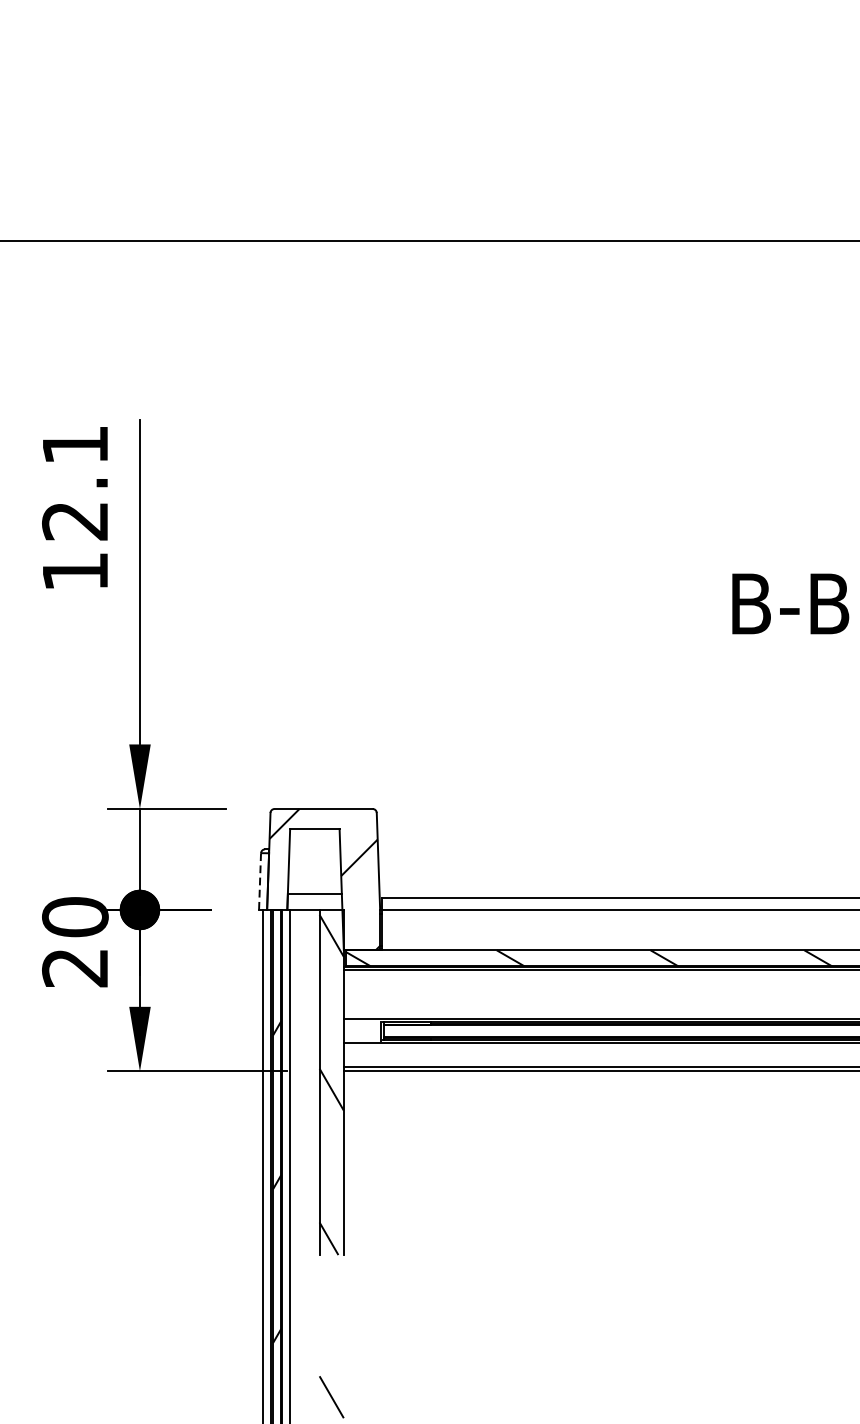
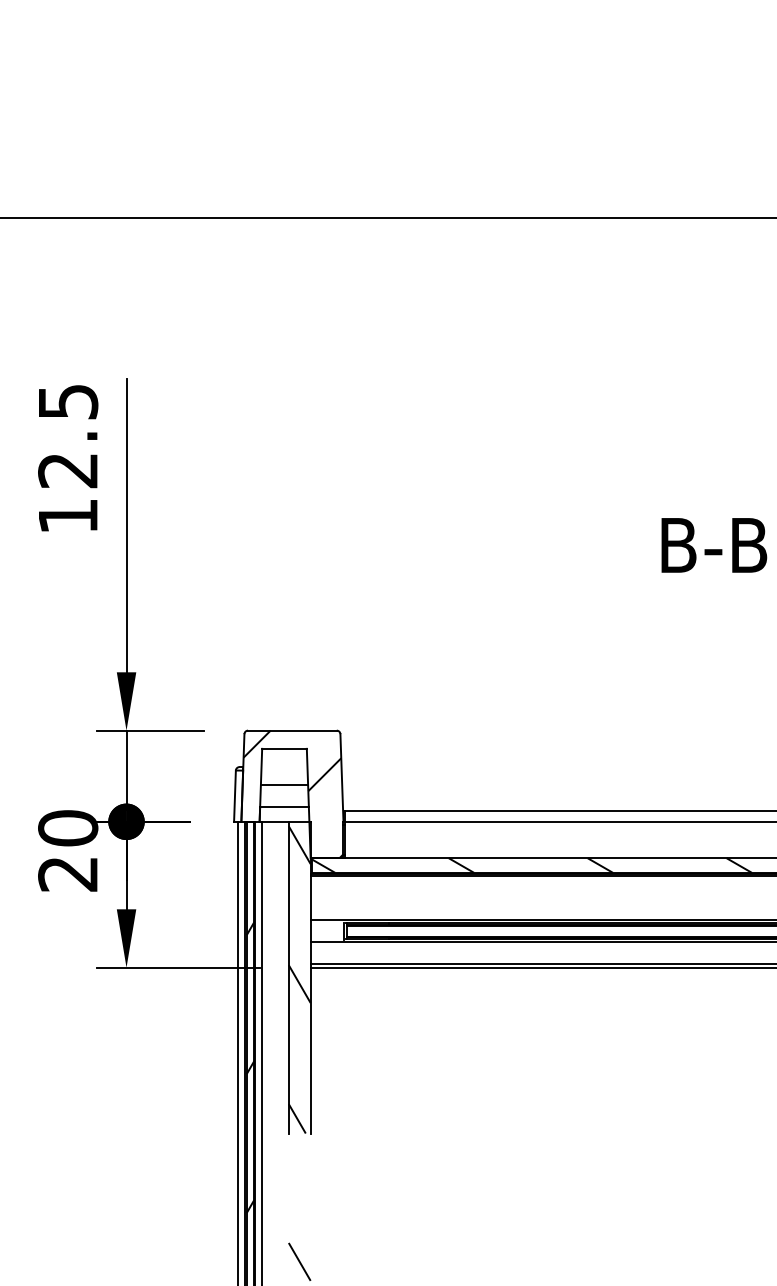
text: (75, 445) -> (68, 402), 12.1 -> 12.5
line: (314, 869) -> (284, 785), added
line: (259, 881) -> (234, 796), dashed -> solid

